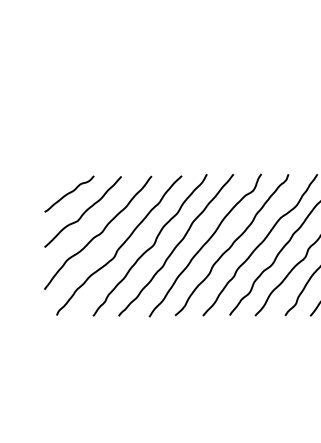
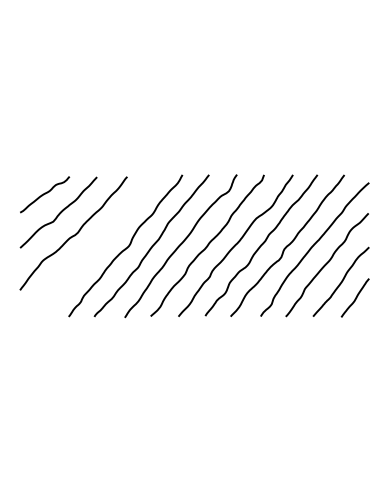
curve: (119, 245) -> (95, 246), removed

